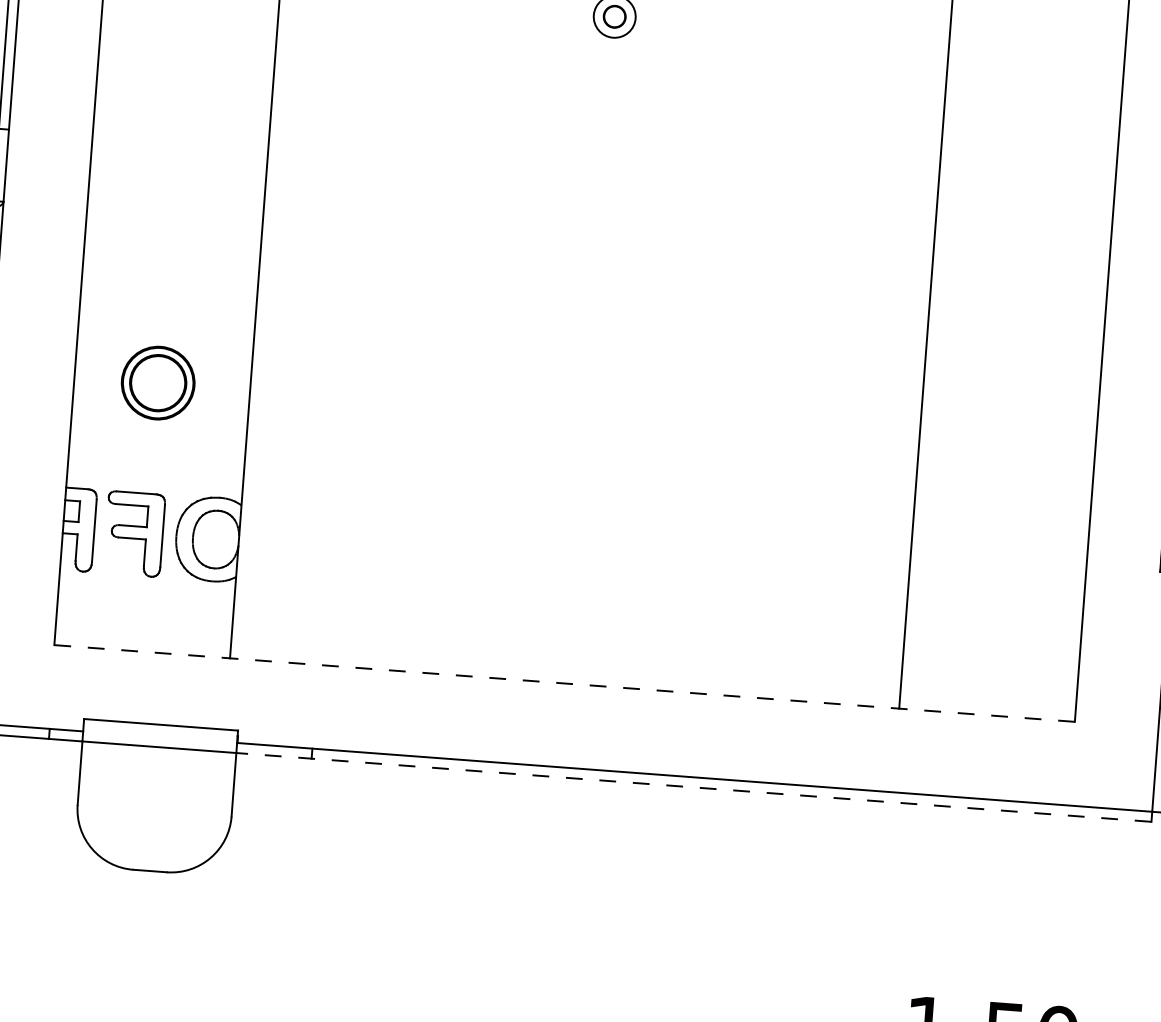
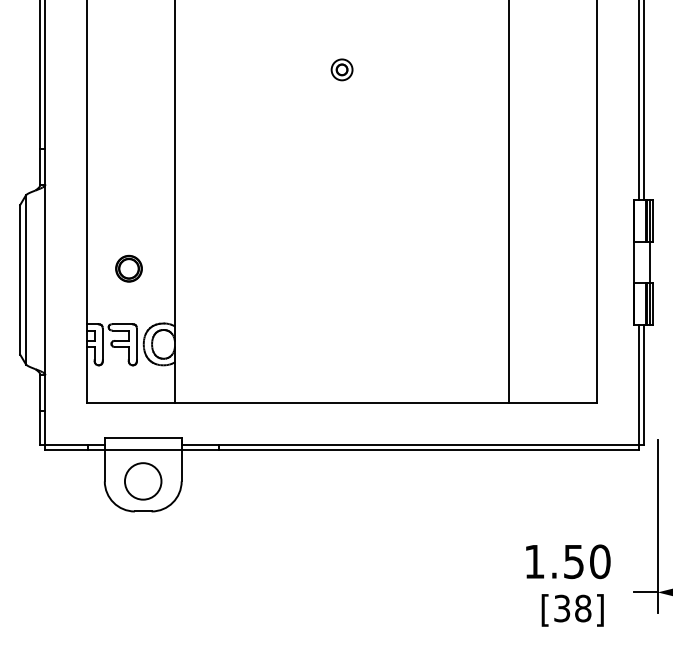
part: (157, 382) -> (128, 268), size x0.71
line: (565, 682) -> (342, 402), dashed -> solid
line: (694, 787) -> (410, 449), dashed -> solid
circle: (155, 811) -> (143, 481), added

